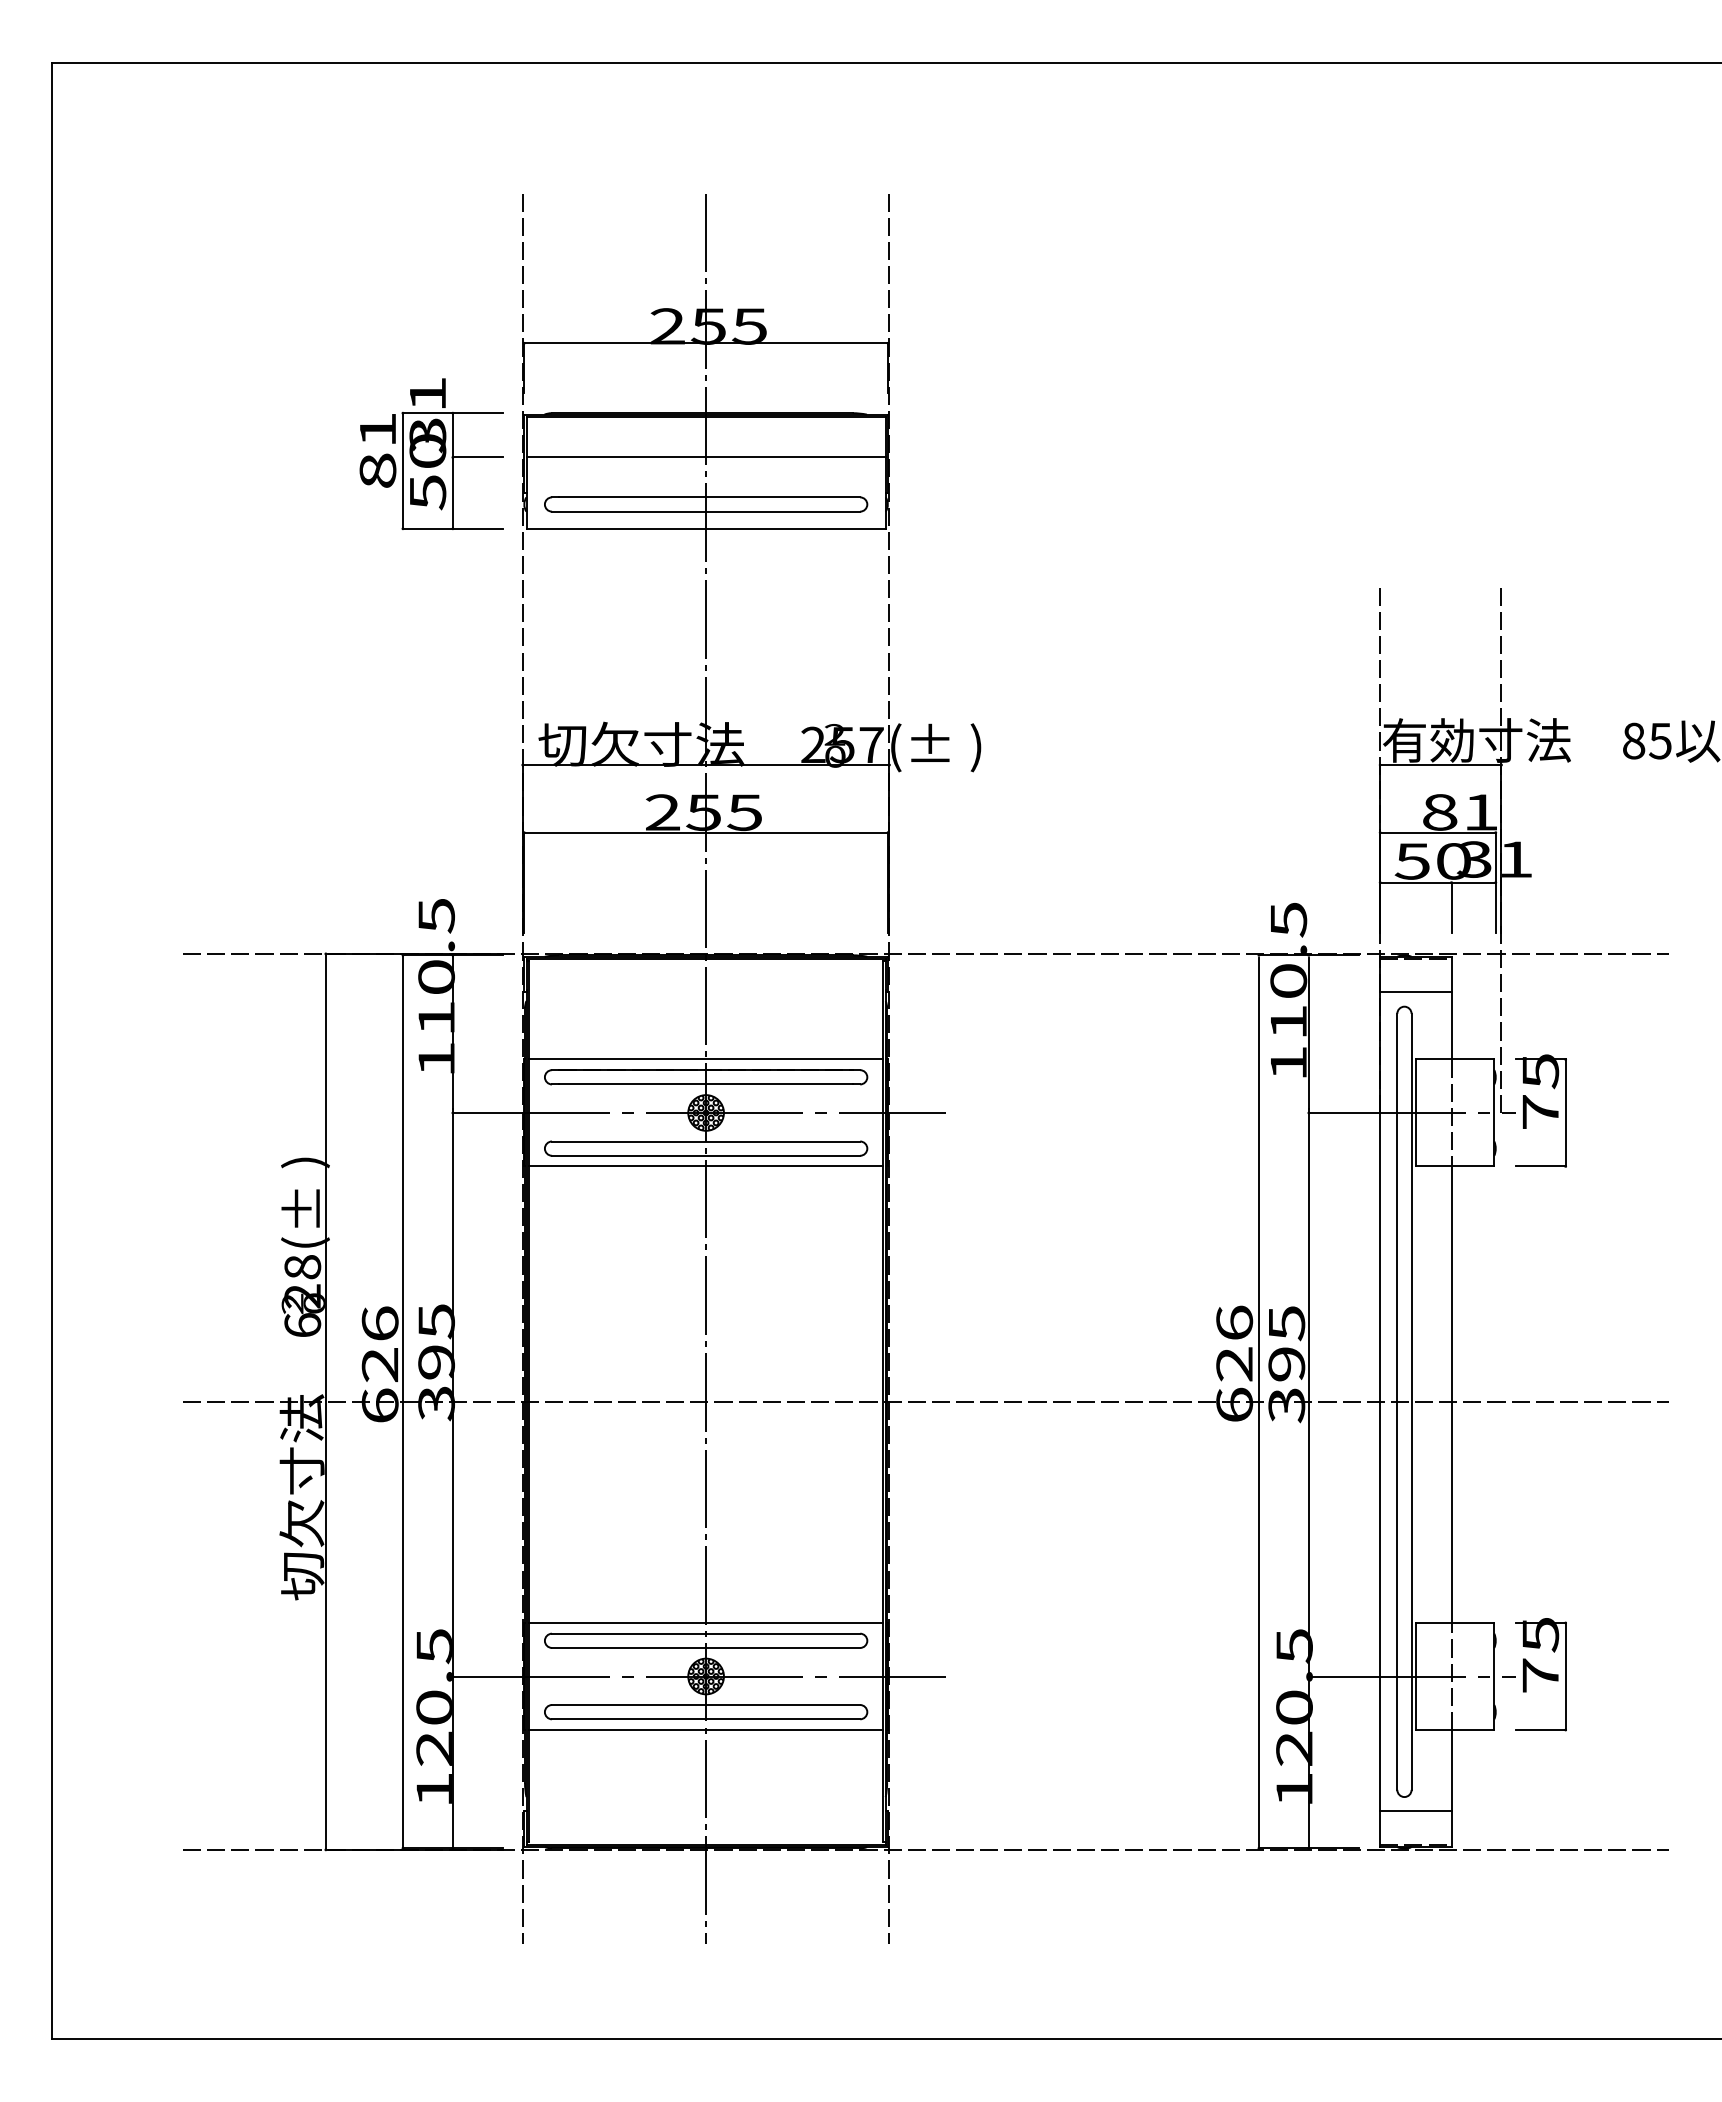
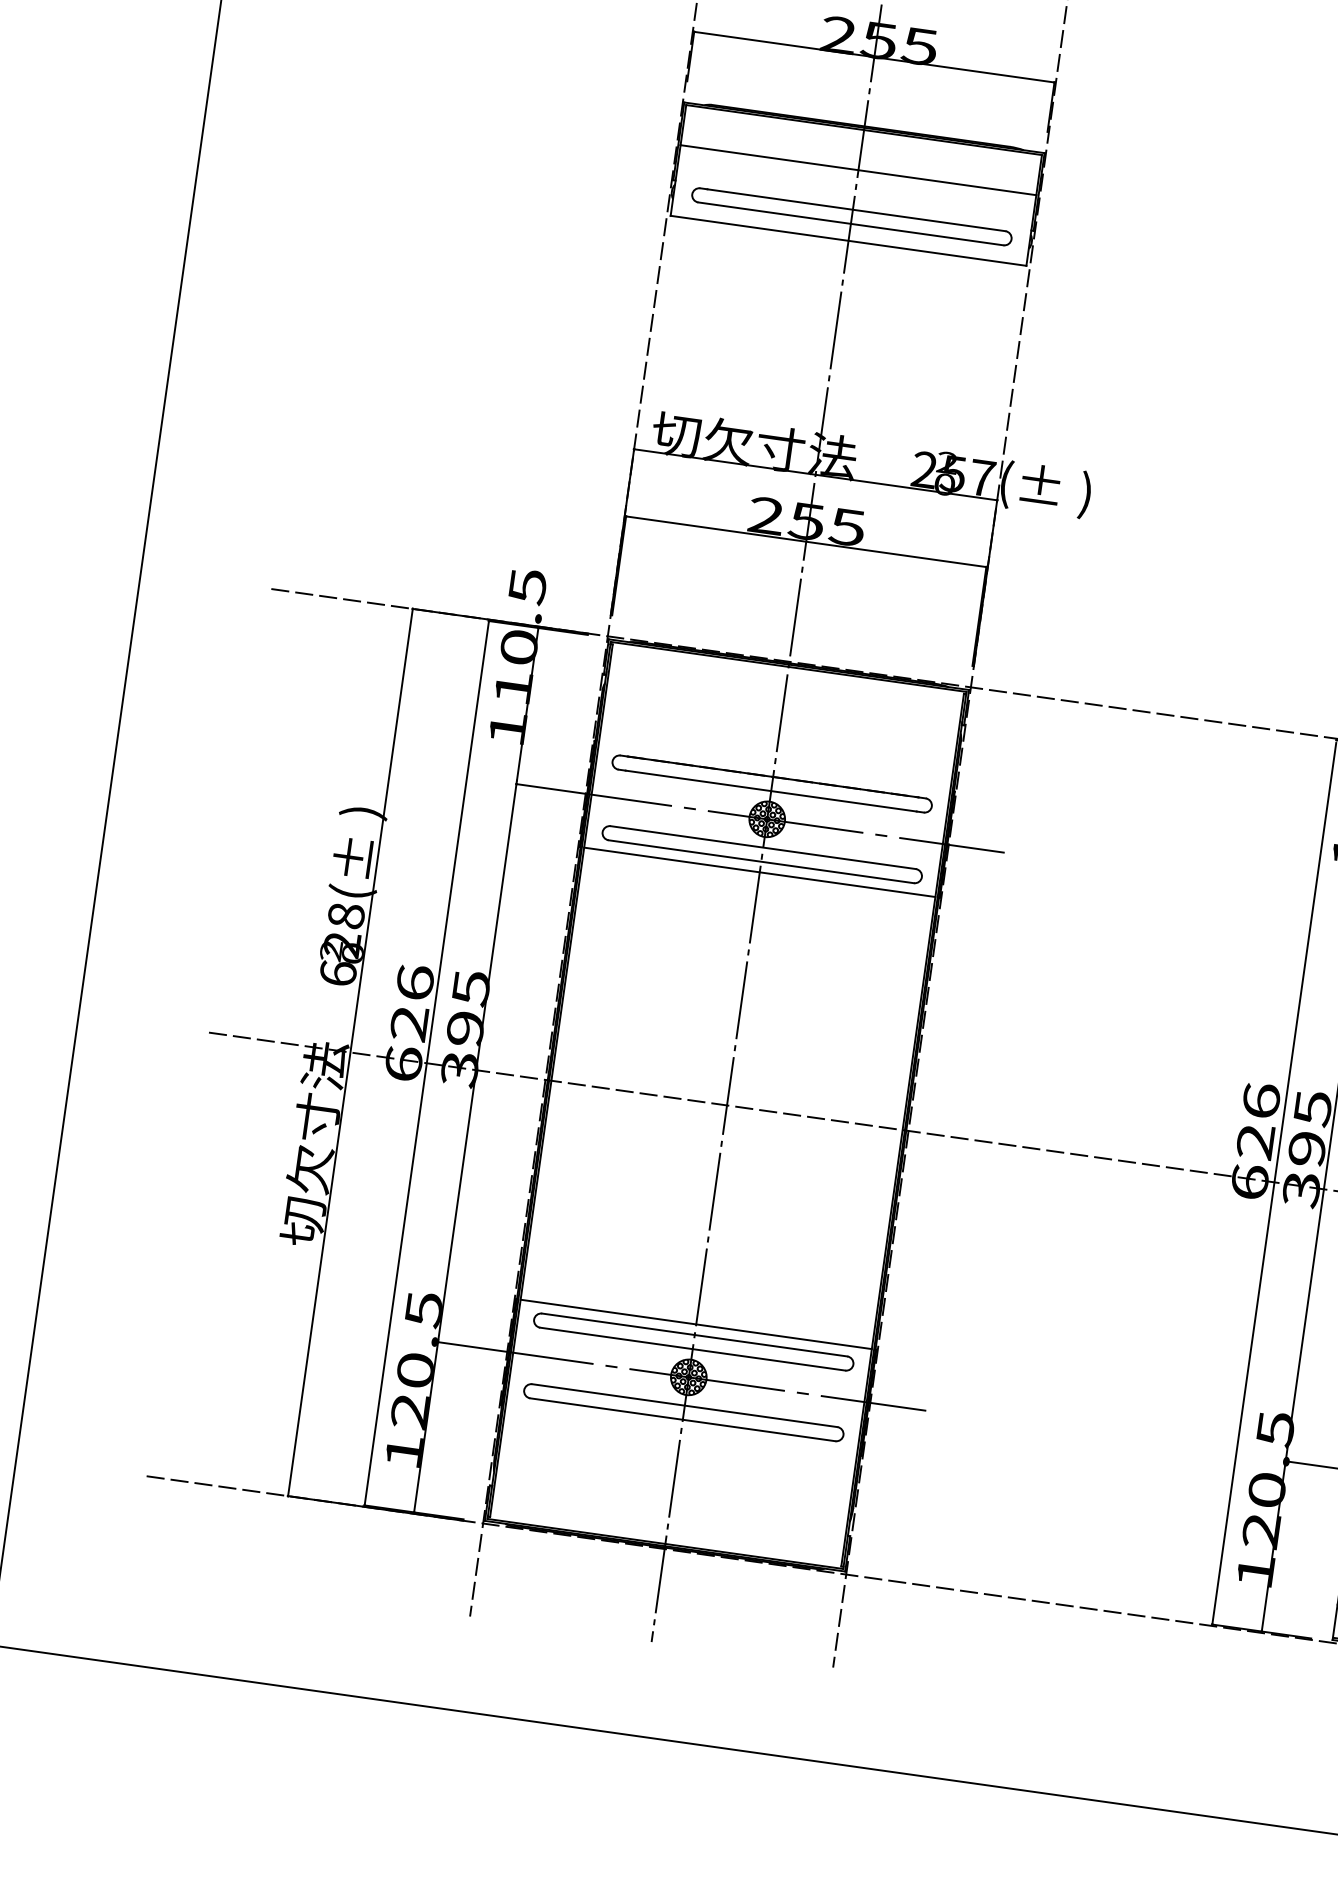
part: (431, 453) -> (587, 128), removed
line: (705, 1059) -> (774, 766), removed
line: (705, 1730) -> (680, 1430), removed

